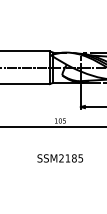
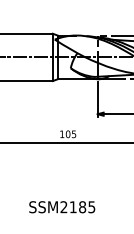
text: (59, 158) -> (61, 207), moved

